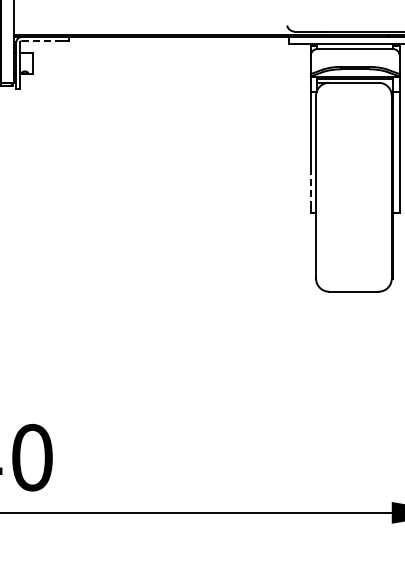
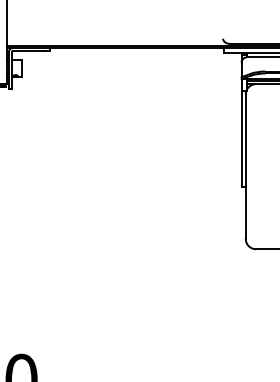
line: (42, 41) -> (29, 51), dashed -> solid
line: (310, 191) -> (241, 170), dashed -> solid

